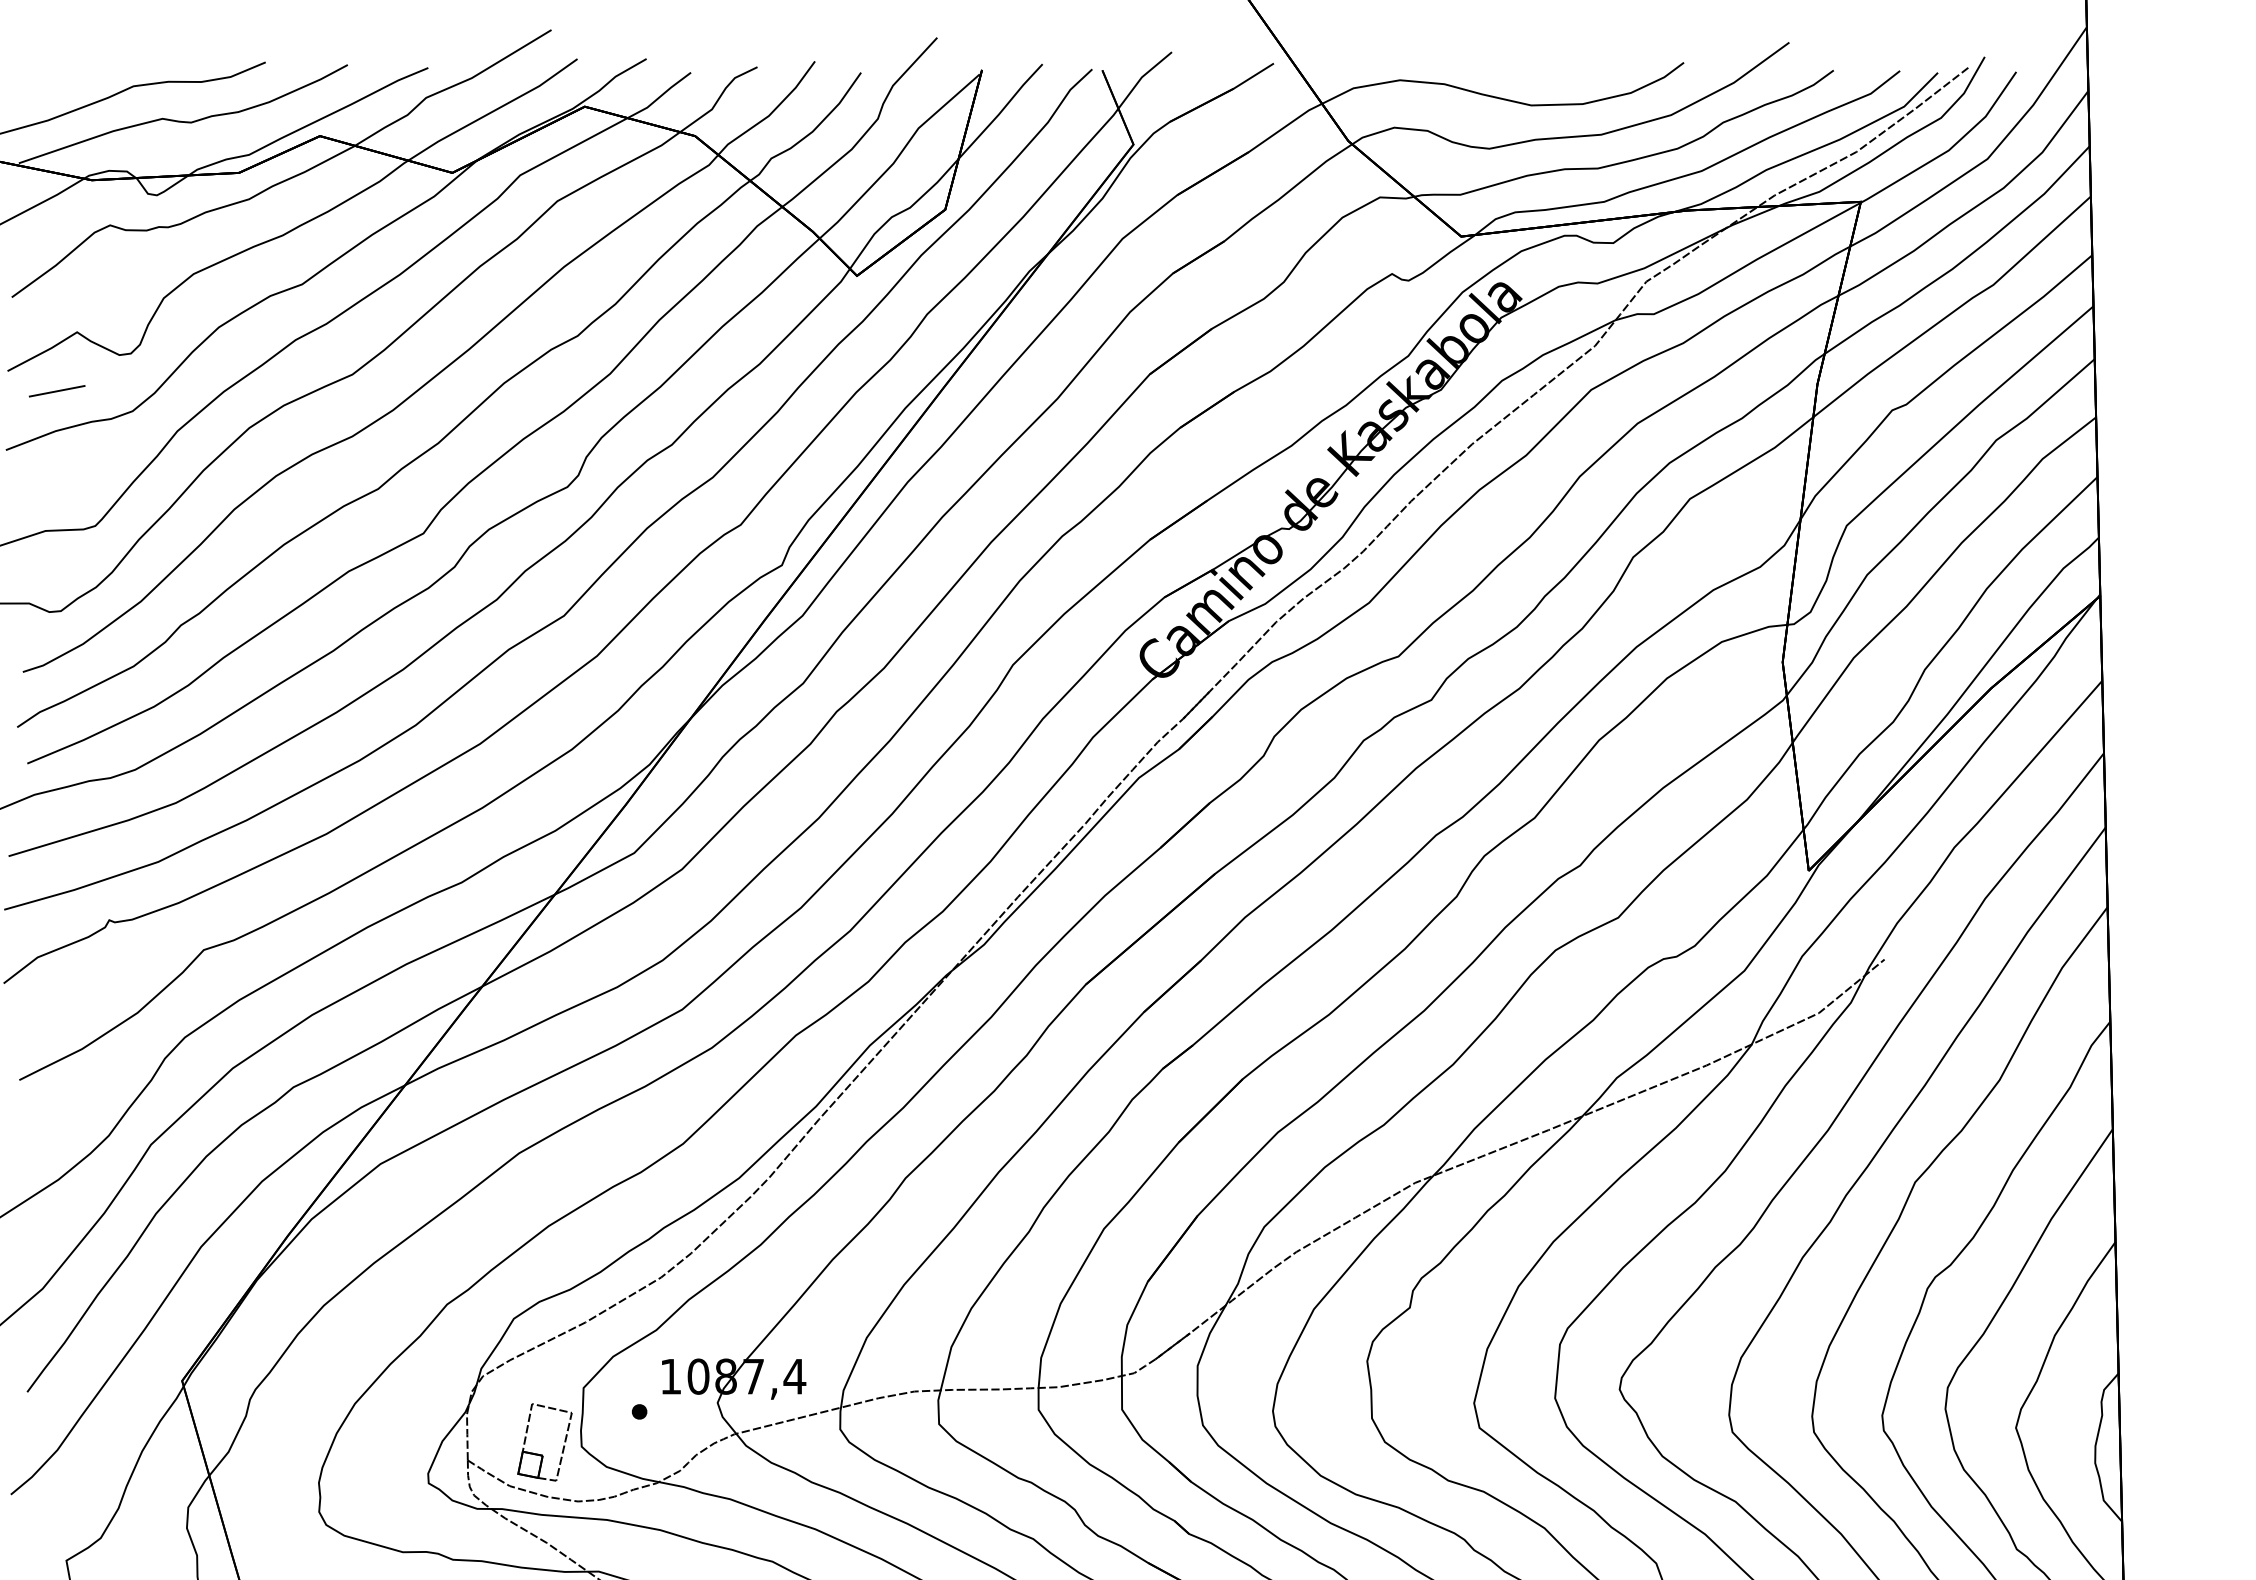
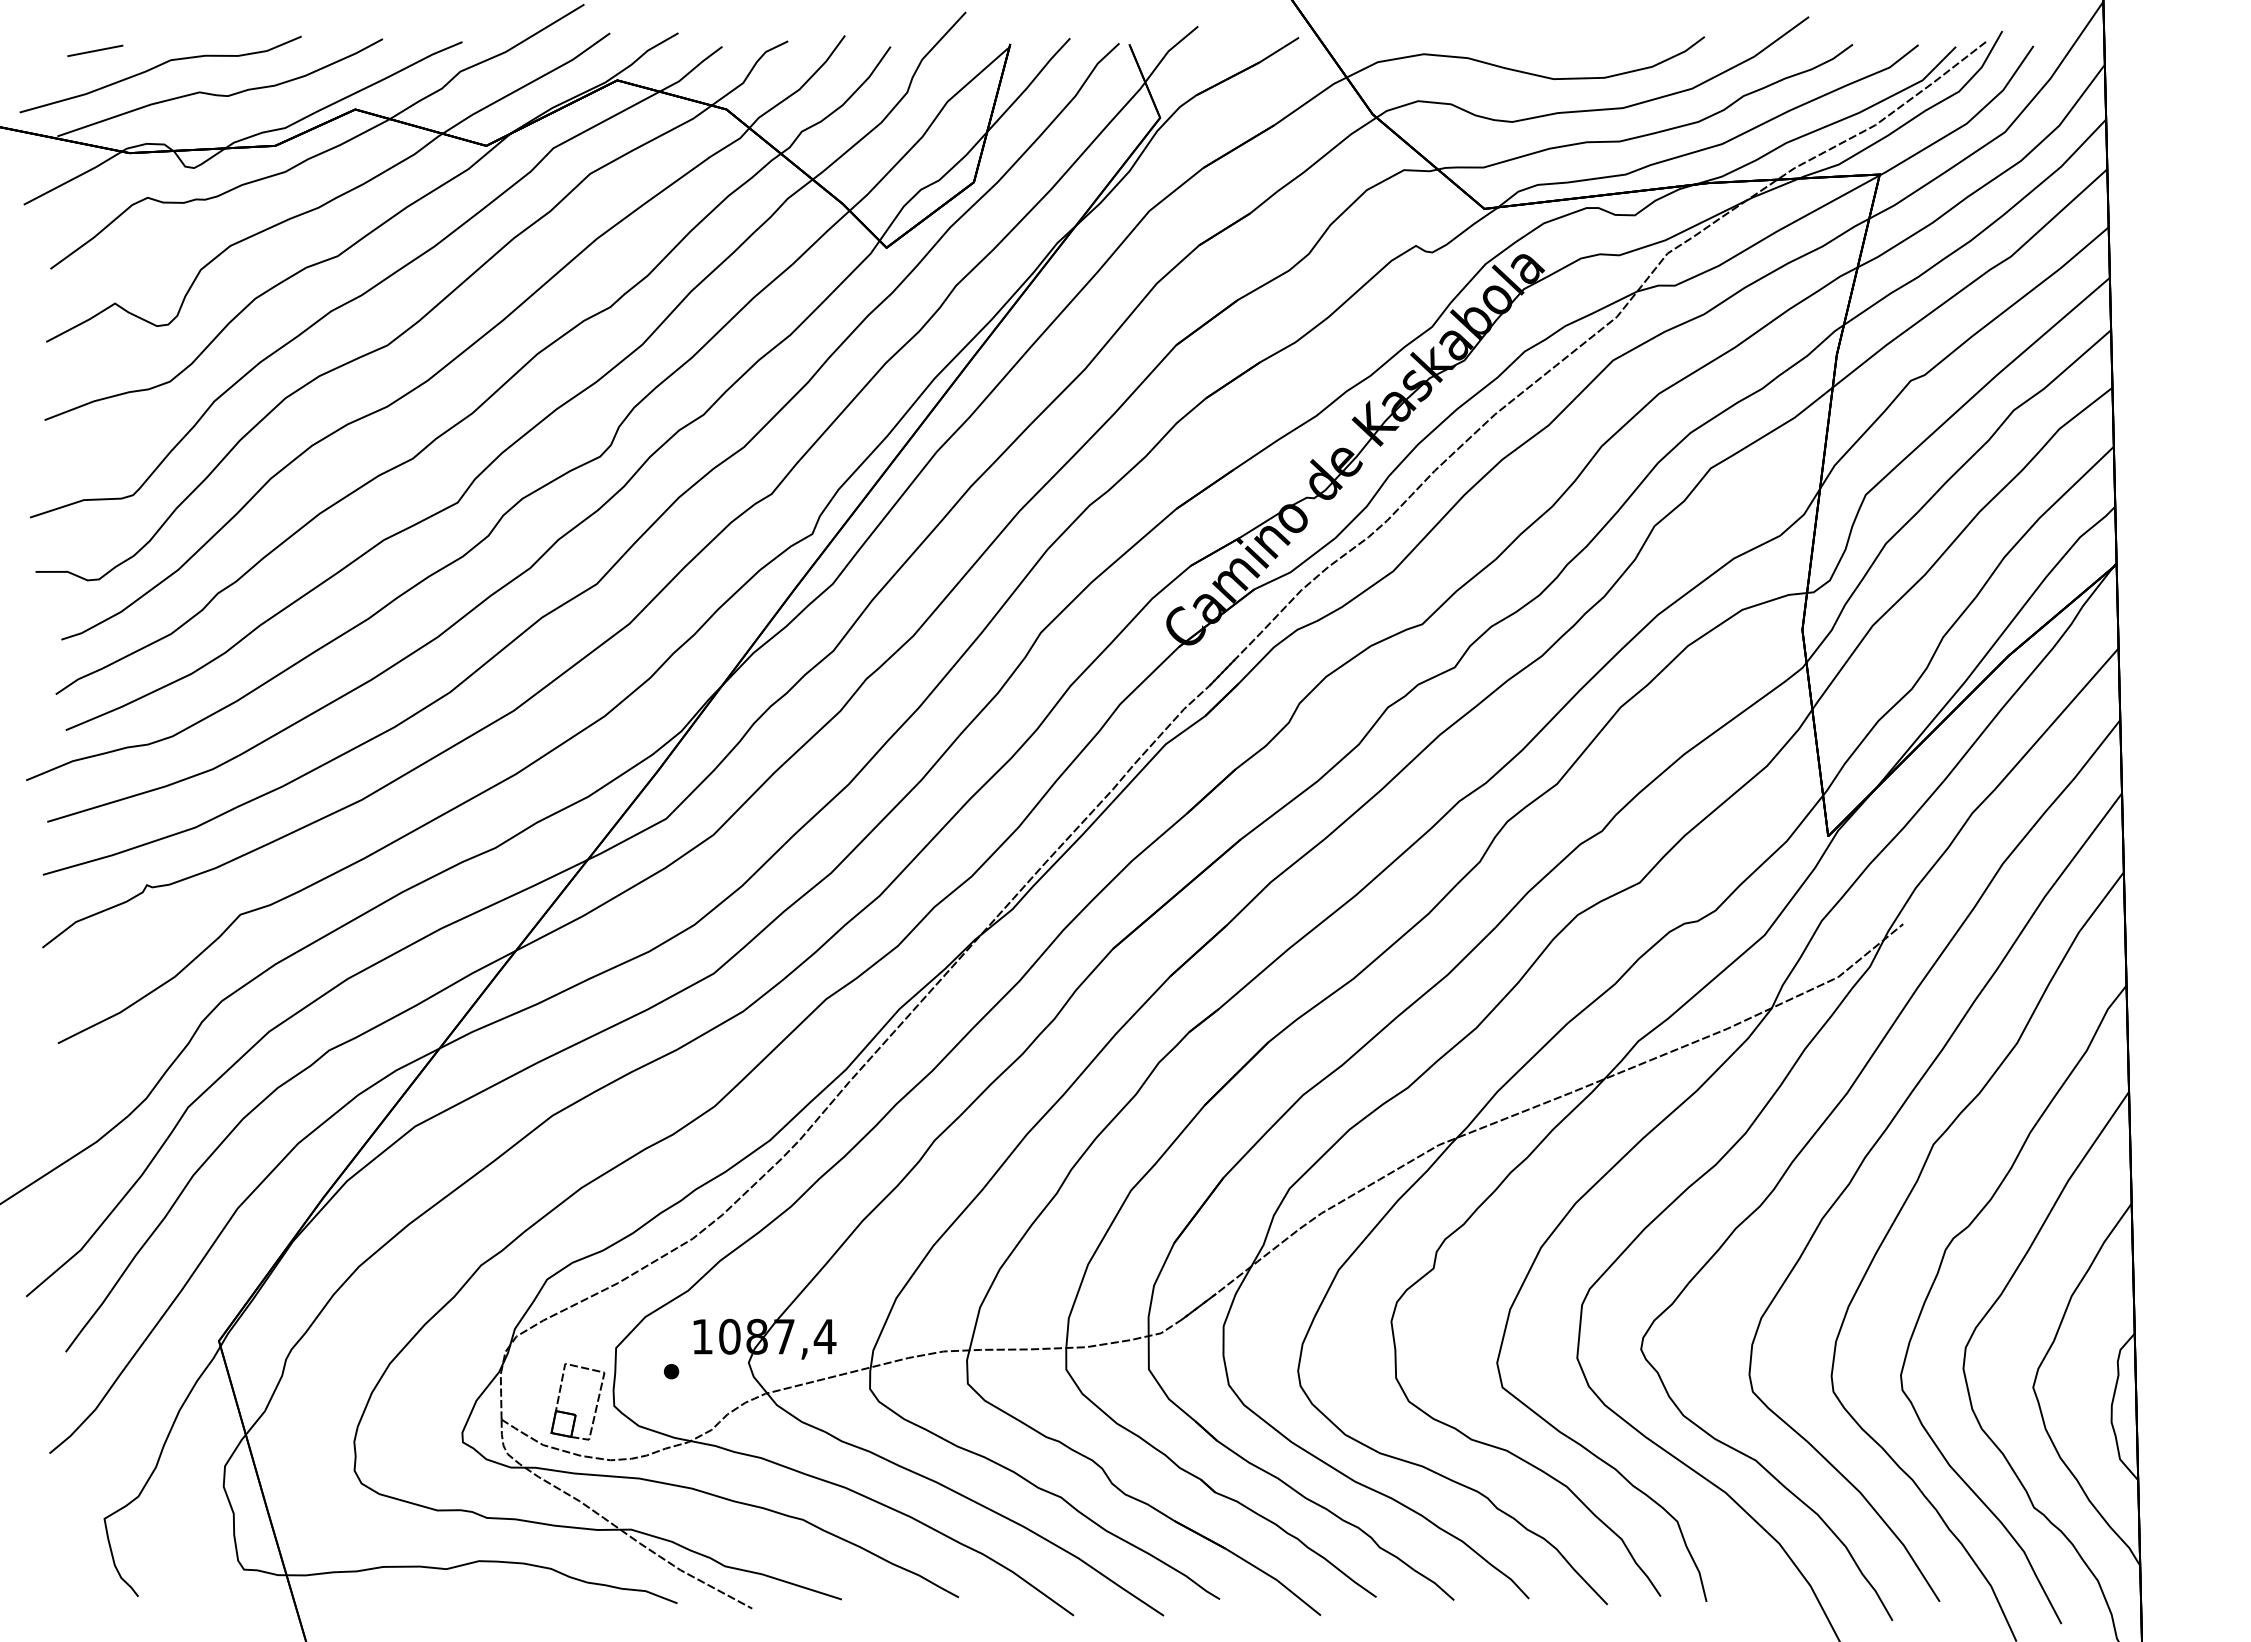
line: (57, 390) -> (95, 50), moved

